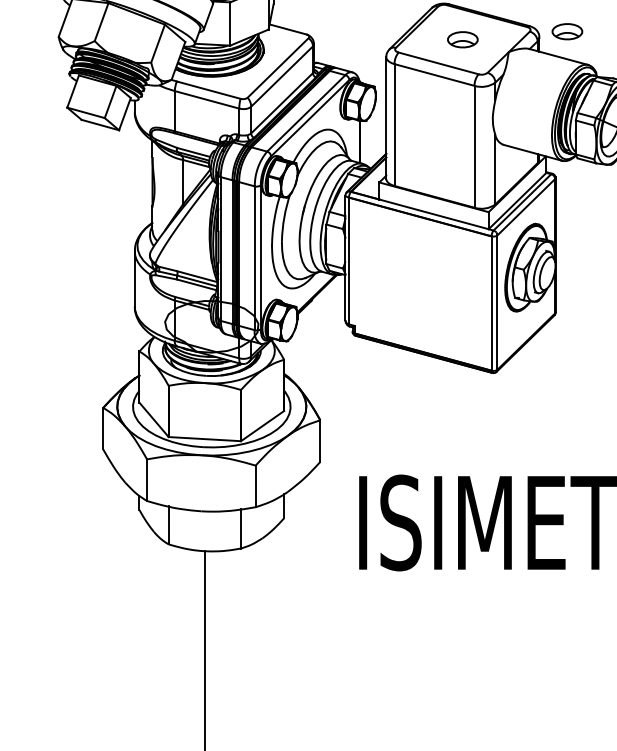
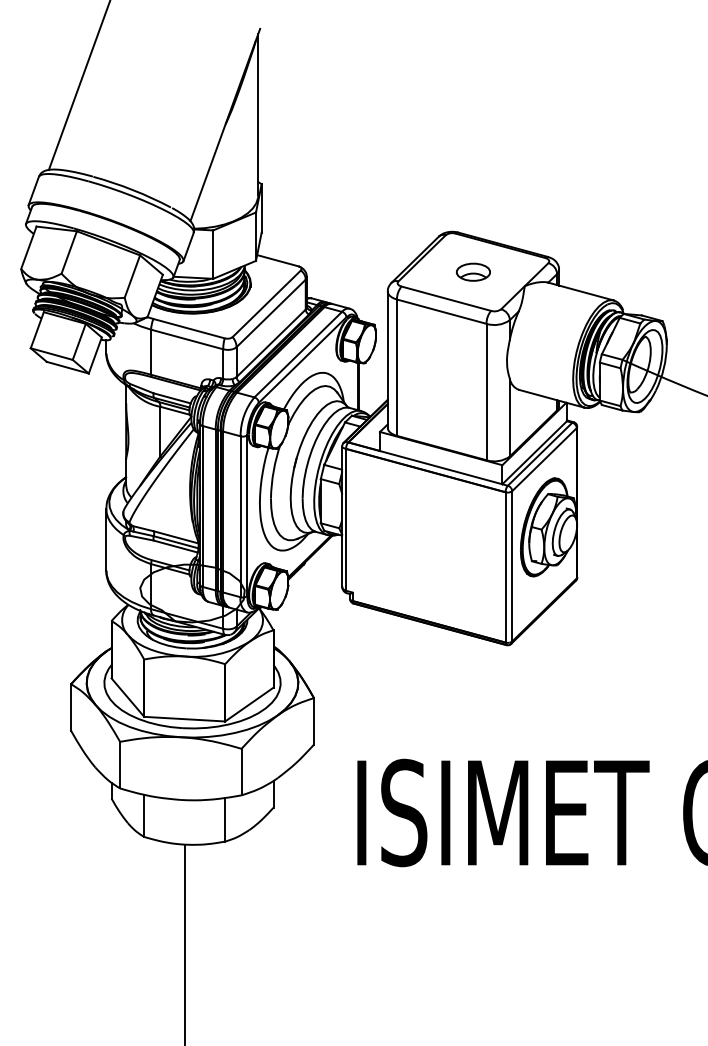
part: (567, 31) -> (590, 262), removed

